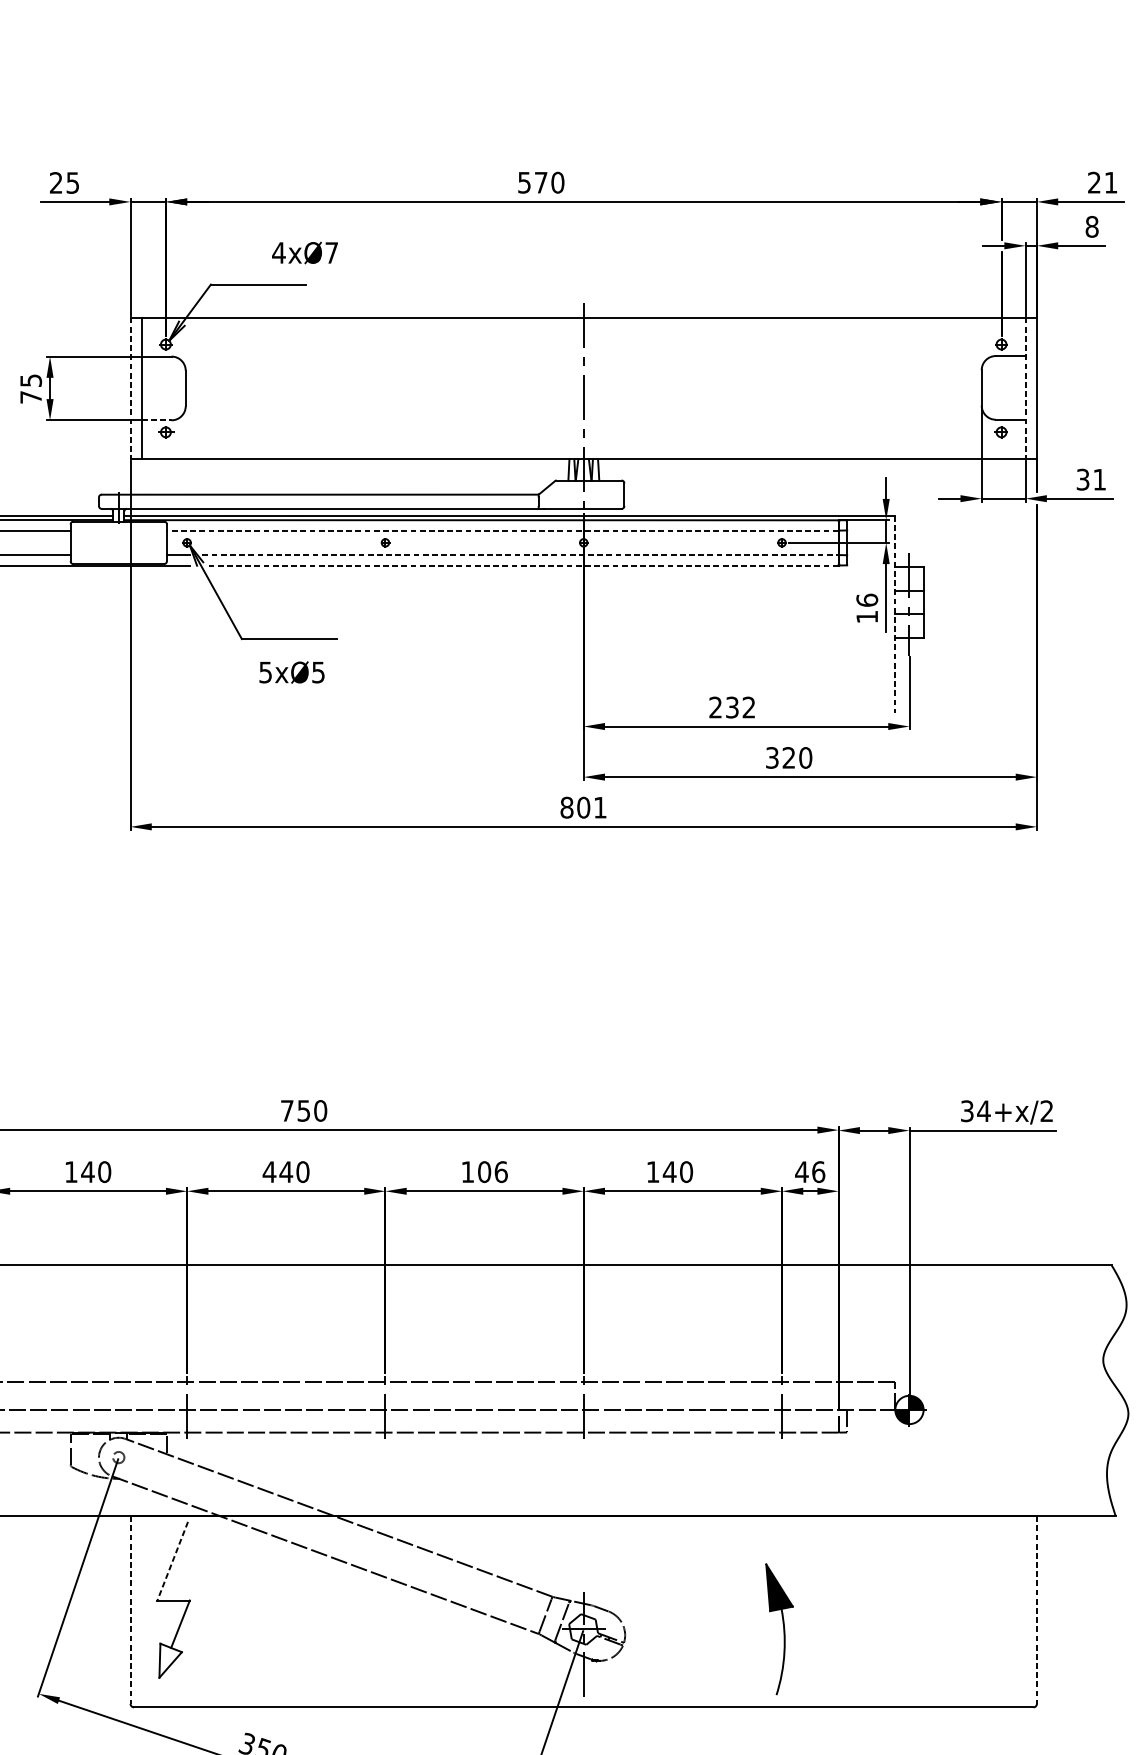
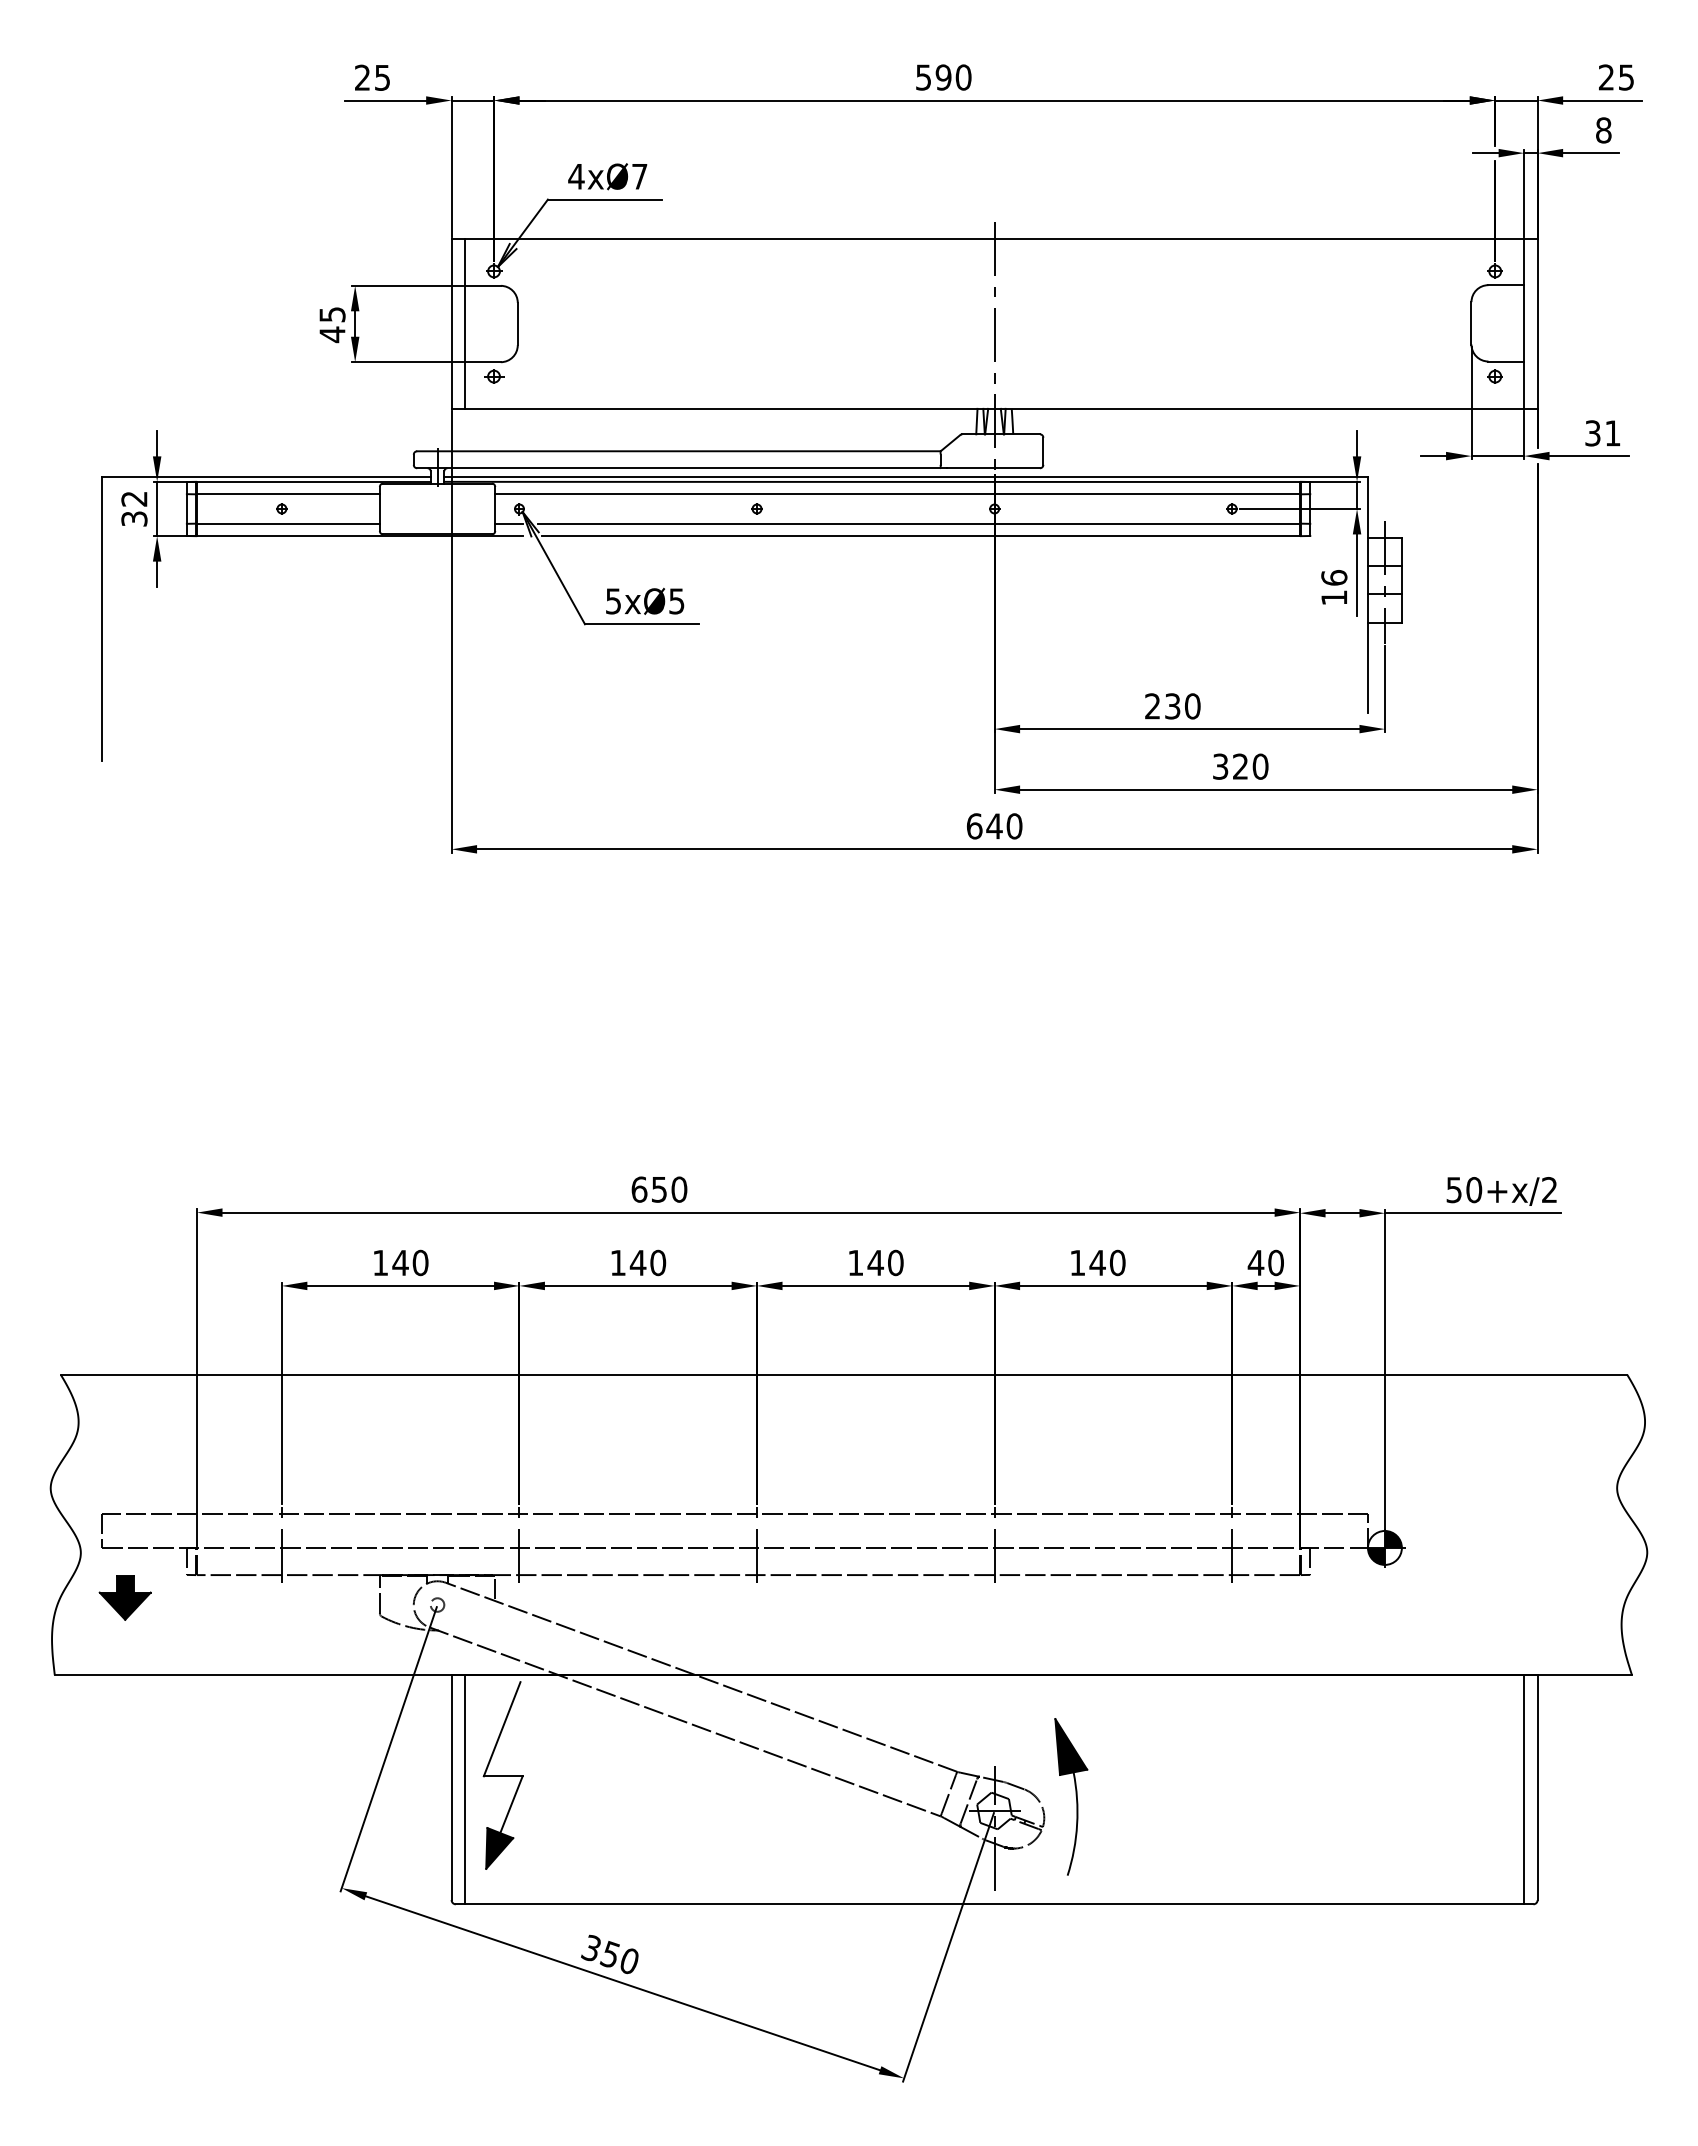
text: (541, 182) -> (943, 77), 570 -> 590
text: (1111, 182) -> (1626, 77), 21 -> 25
text: (304, 252) -> (607, 176), moved
line: (130, 388) -> (451, 324), dashed -> solid
line: (1025, 388) -> (1524, 324), dashed -> solid
text: (31, 397) -> (332, 334), 75 -> 45
line: (157, 420) -> (483, 362), dashed -> solid
line: (502, 530) -> (897, 494), dashed -> solid
line: (521, 554) -> (919, 523), dashed -> solid
line: (521, 565) -> (920, 536), dashed -> solid
line: (894, 615) -> (1367, 595), dashed -> solid
text: (292, 671) -> (645, 600), moved
text: (748, 707) -> (1192, 706), 232 -> 230
text: (583, 807) -> (994, 826), 801 -> 640
text: (287, 1110) -> (639, 1189), 750 -> 650
text: (975, 1111) -> (1464, 1190), 34+x/2 -> 50+x/2
text: (268, 1171) -> (617, 1262), 440 -> 140
text: (492, 1171) -> (885, 1262), 106 -> 140
text: (818, 1171) -> (1276, 1262), 46 -> 40
line: (173, 1561) -> (502, 1729), dashed -> solid
line: (130, 1610) -> (451, 1788), dashed -> solid
line: (1036, 1610) -> (1537, 1788), dashed -> solid
line: (142, 1611) -> (465, 1789), added
line: (1025, 1611) -> (1524, 1789), added
part: (779, 1629) -> (1071, 1796), moved
fill: (170, 1660) -> (499, 1848), added

